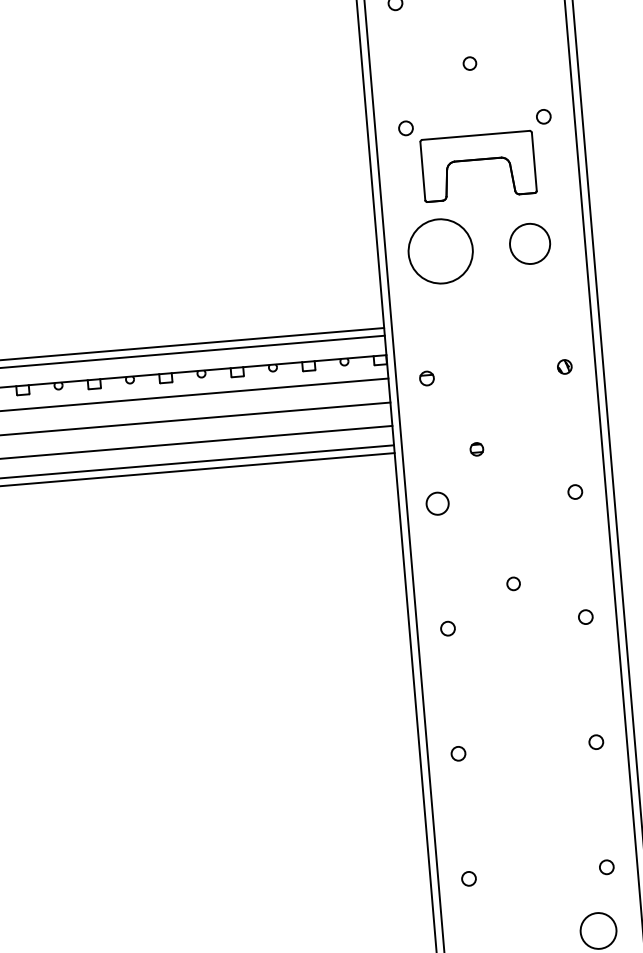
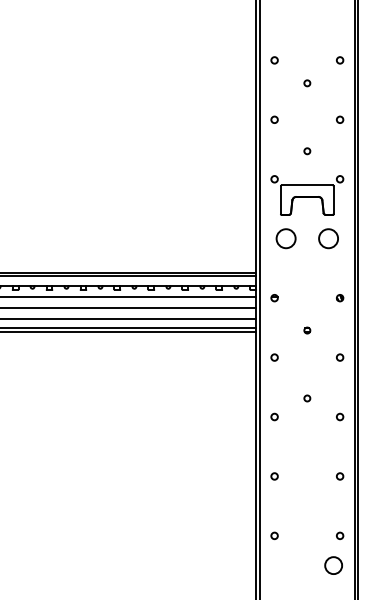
circle: (439, 251) -> (285, 238), size x0.62
part: (477, 449) -> (307, 330), moved
circle: (437, 503) -> (274, 357), size x0.62

